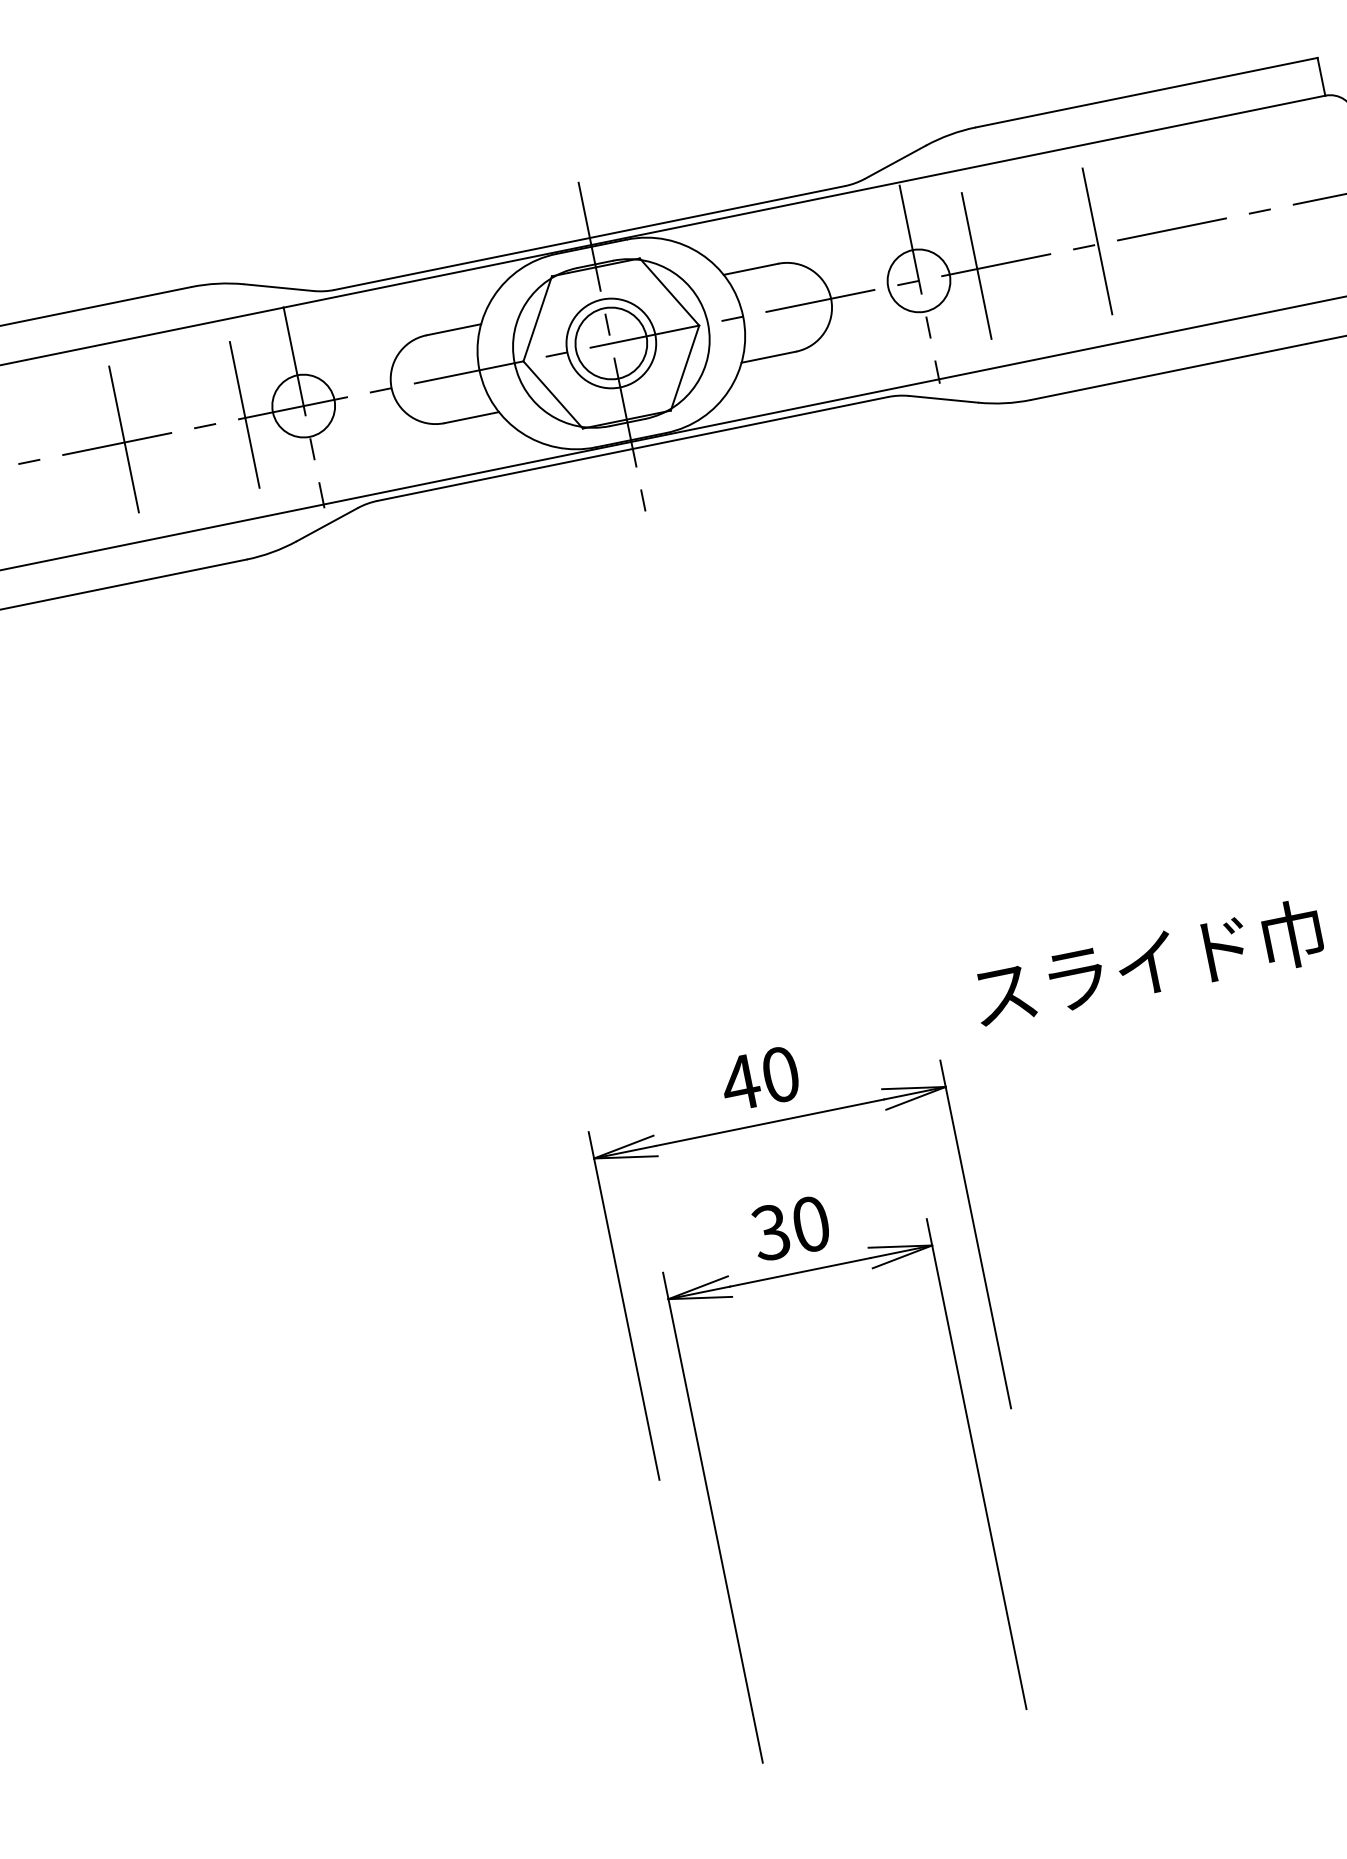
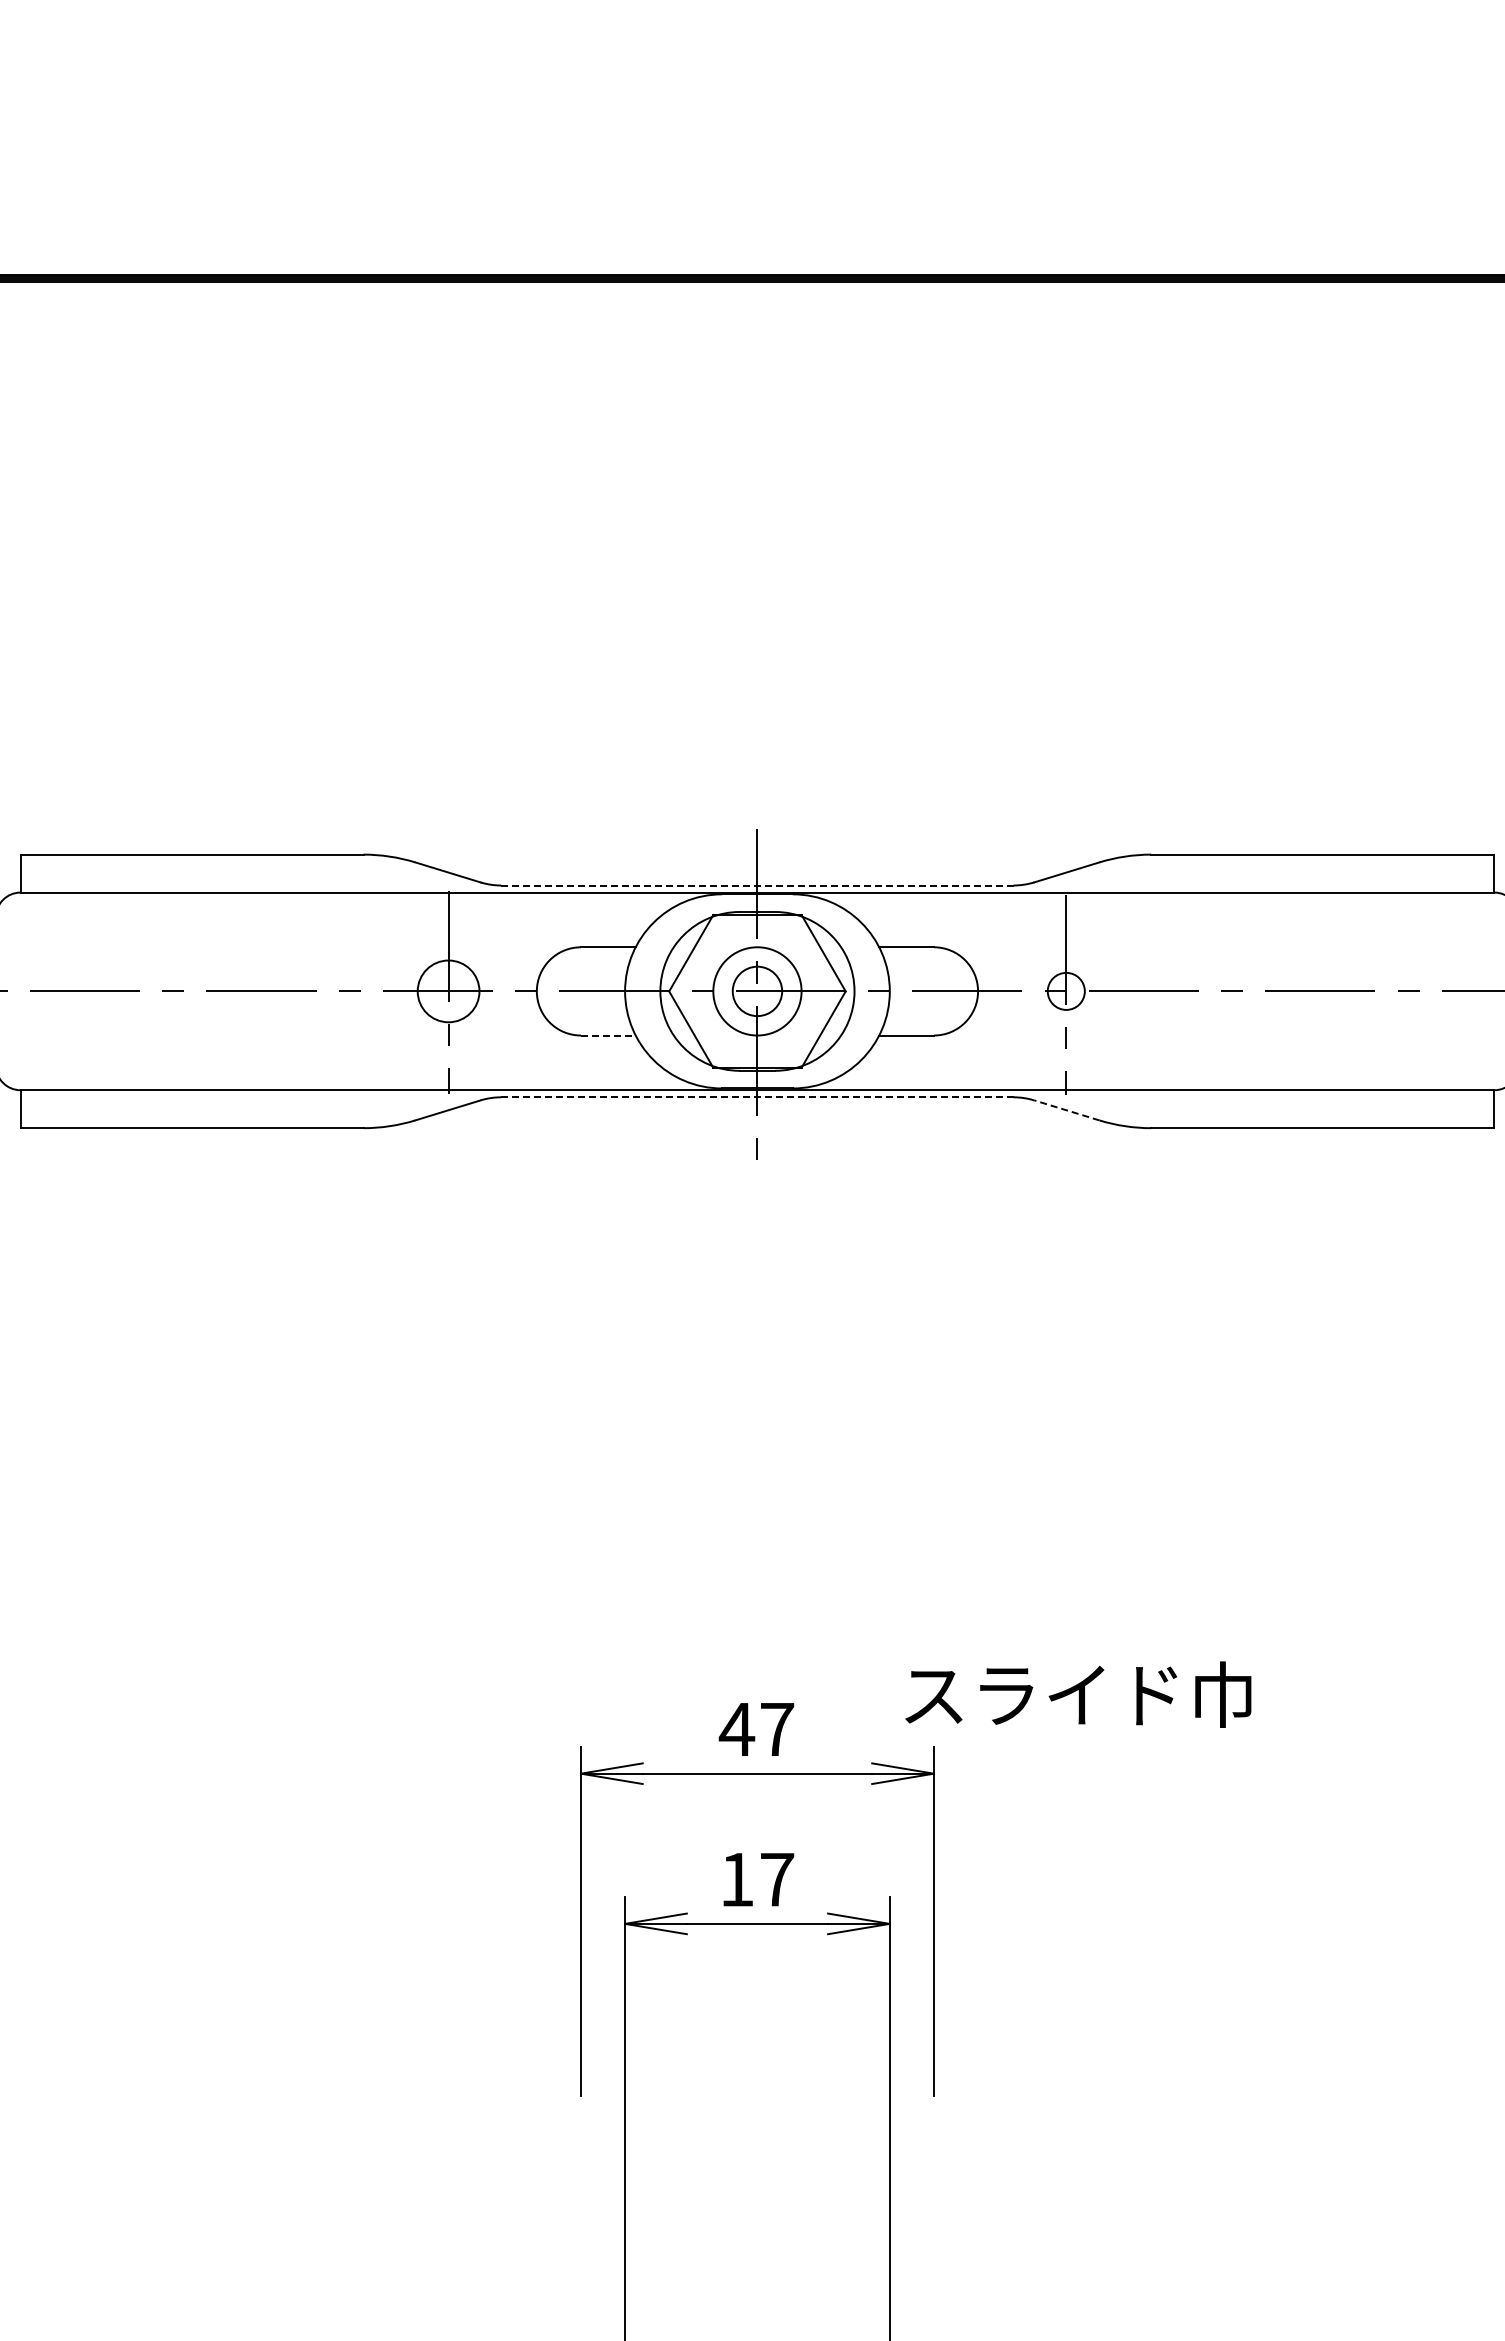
line: (589, 237) -> (757, 885), solid -> dashed
line: (1097, 241) -> (1246, 988), removed
line: (976, 266) -> (1124, 988), removed
circle: (919, 280) -> (1066, 991), size x0.6
circle: (611, 343) -> (757, 991), size x0.7
line: (943, 399) -> (1066, 1110), solid -> dashed
line: (245, 414) -> (390, 988), removed
line: (471, 417) -> (608, 1035), solid -> dashed
line: (123, 439) -> (268, 988), removed
line: (632, 449) -> (757, 1097), solid -> dashed
text: (1148, 963) -> (1078, 1694), moved
text: (780, 1074) -> (777, 1729), 40 -> 47
text: (790, 1228) -> (756, 1879), 30 -> 17

